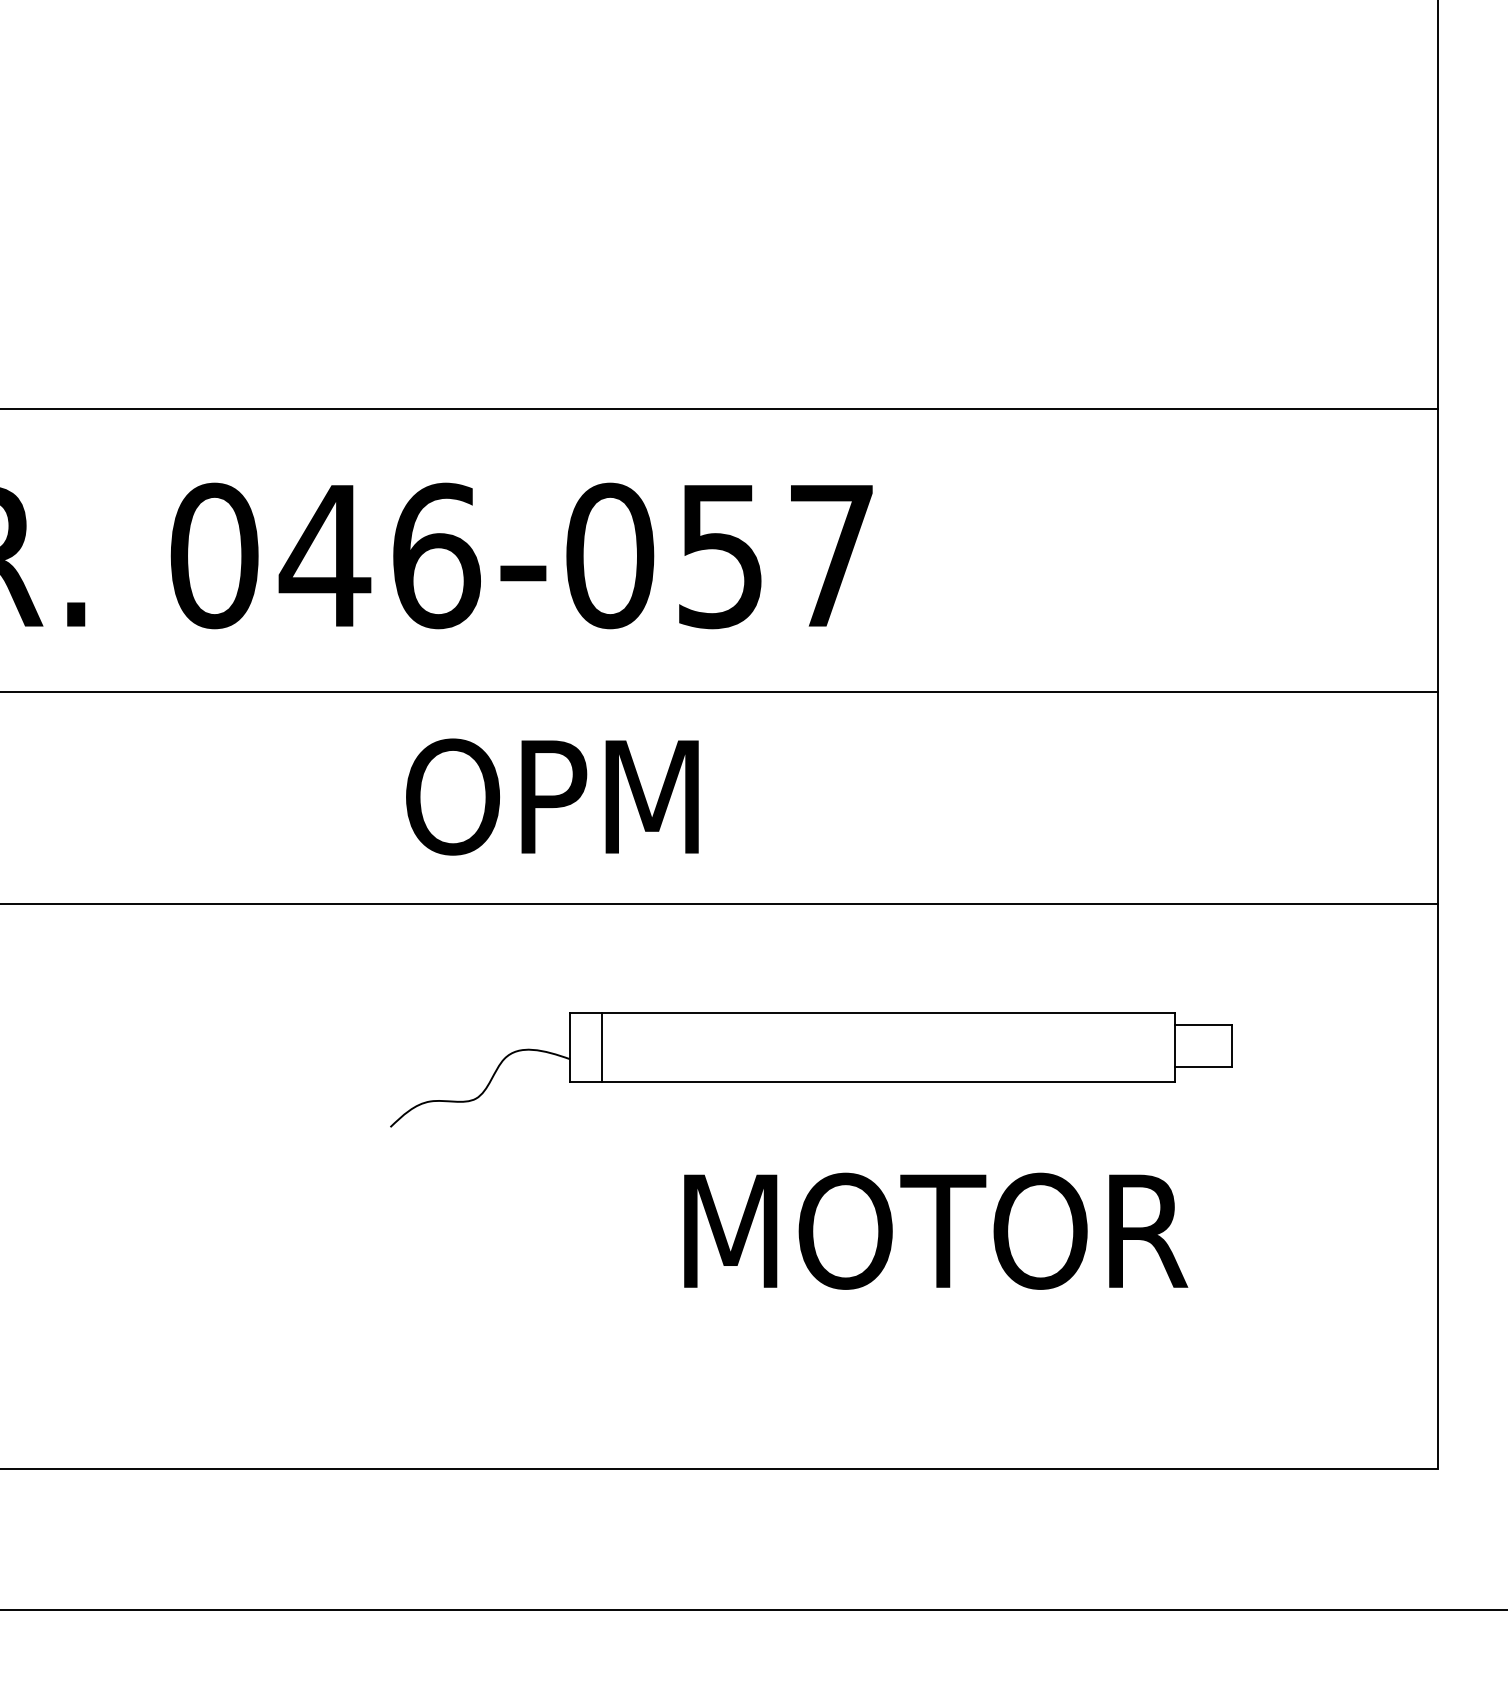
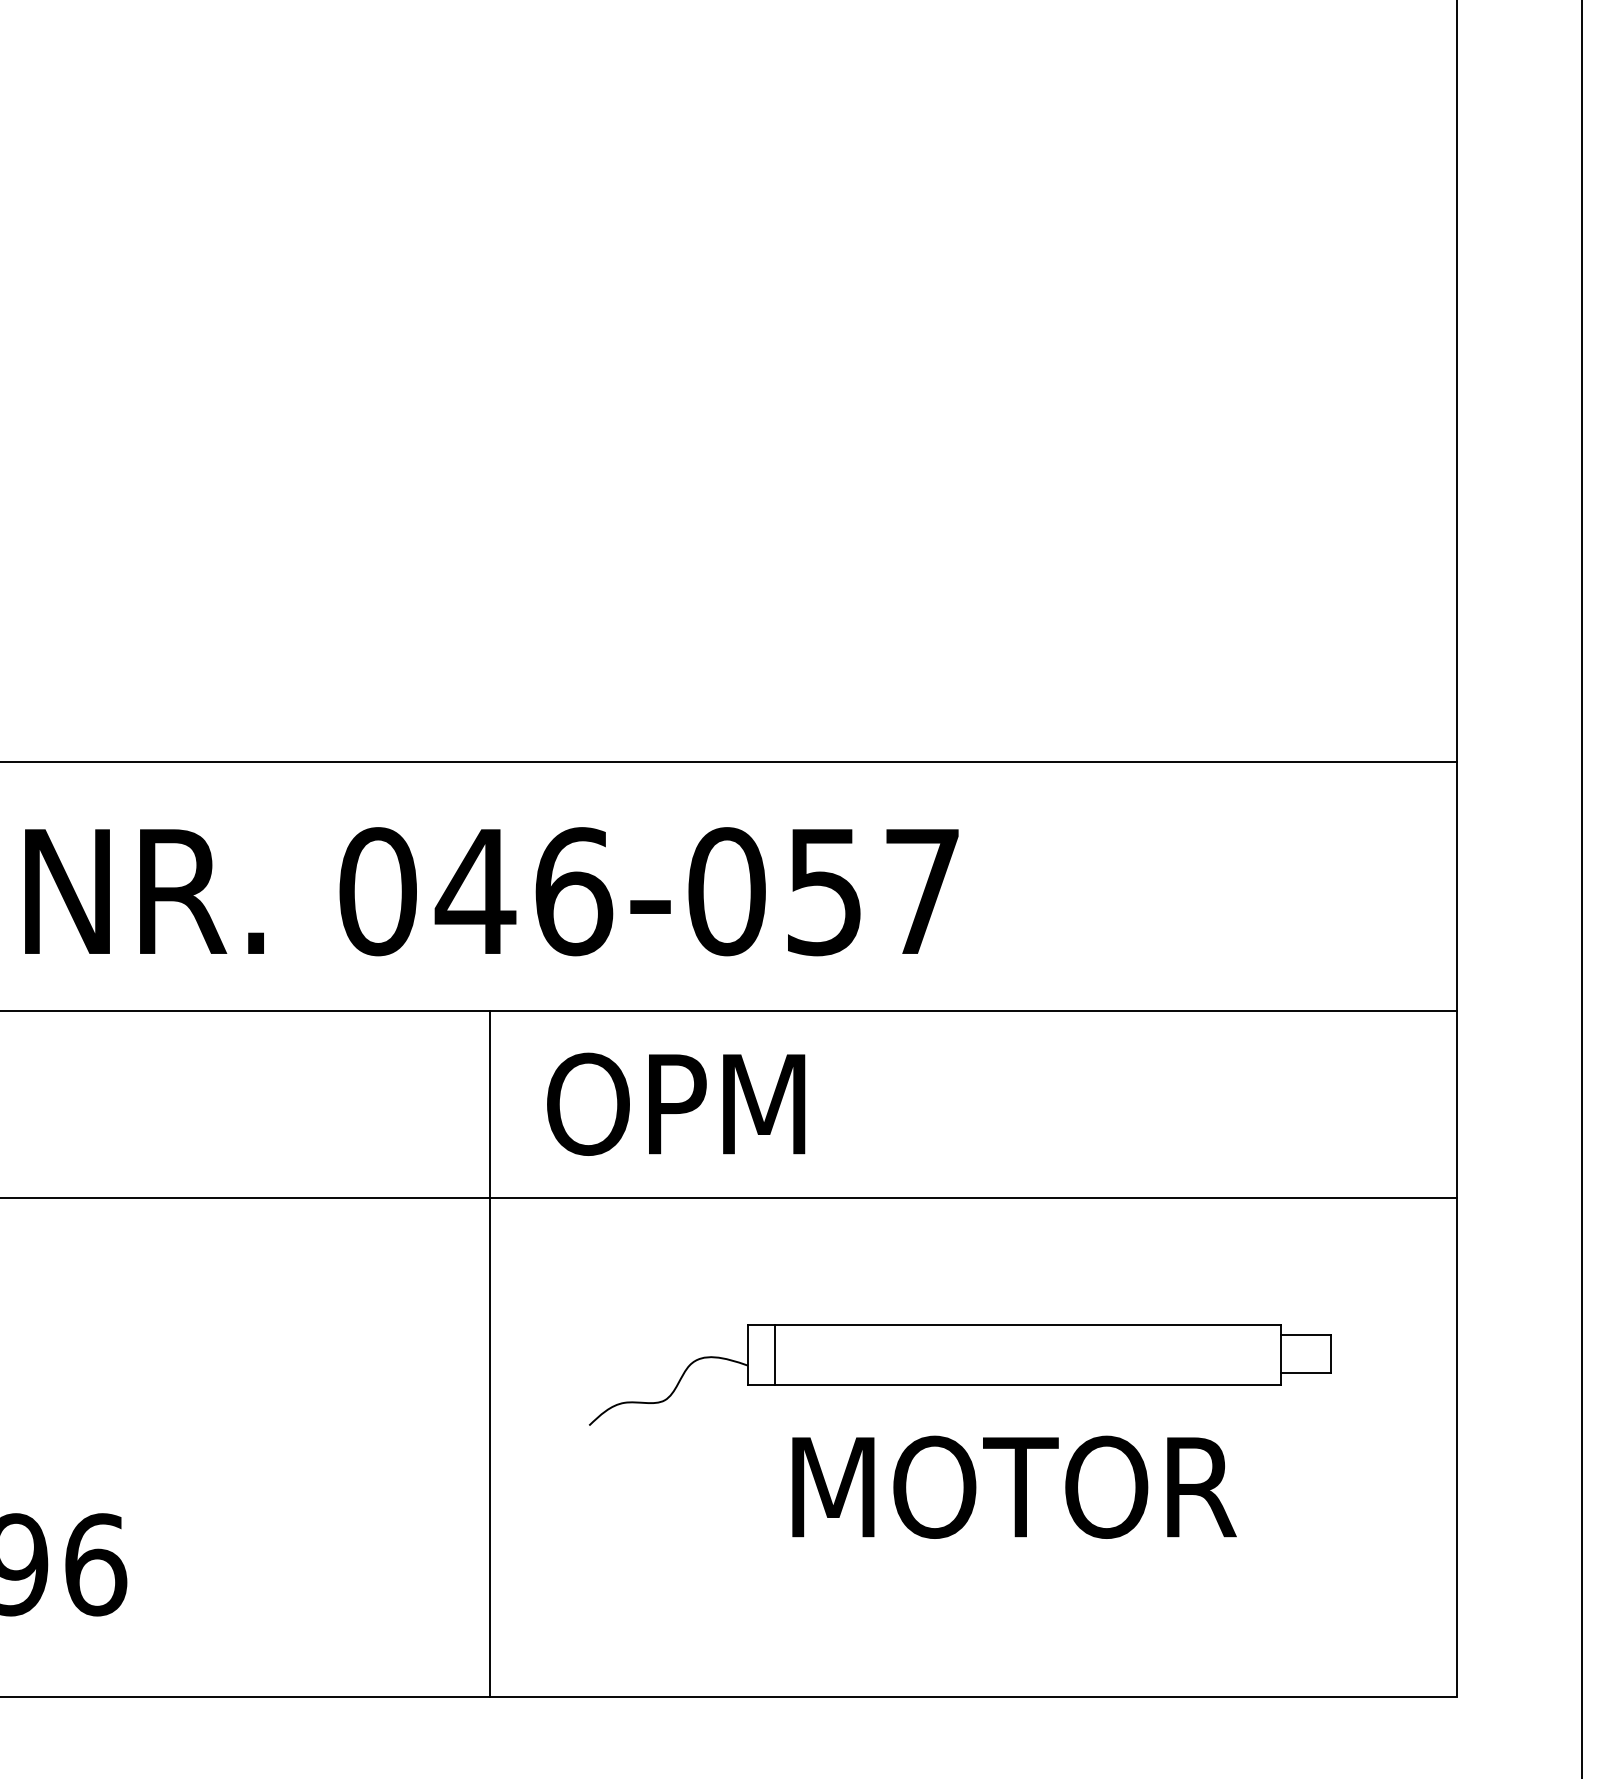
part: (811, 1069) -> (960, 1374), moved
line: (340, 1079) -> (489, 1353), added

